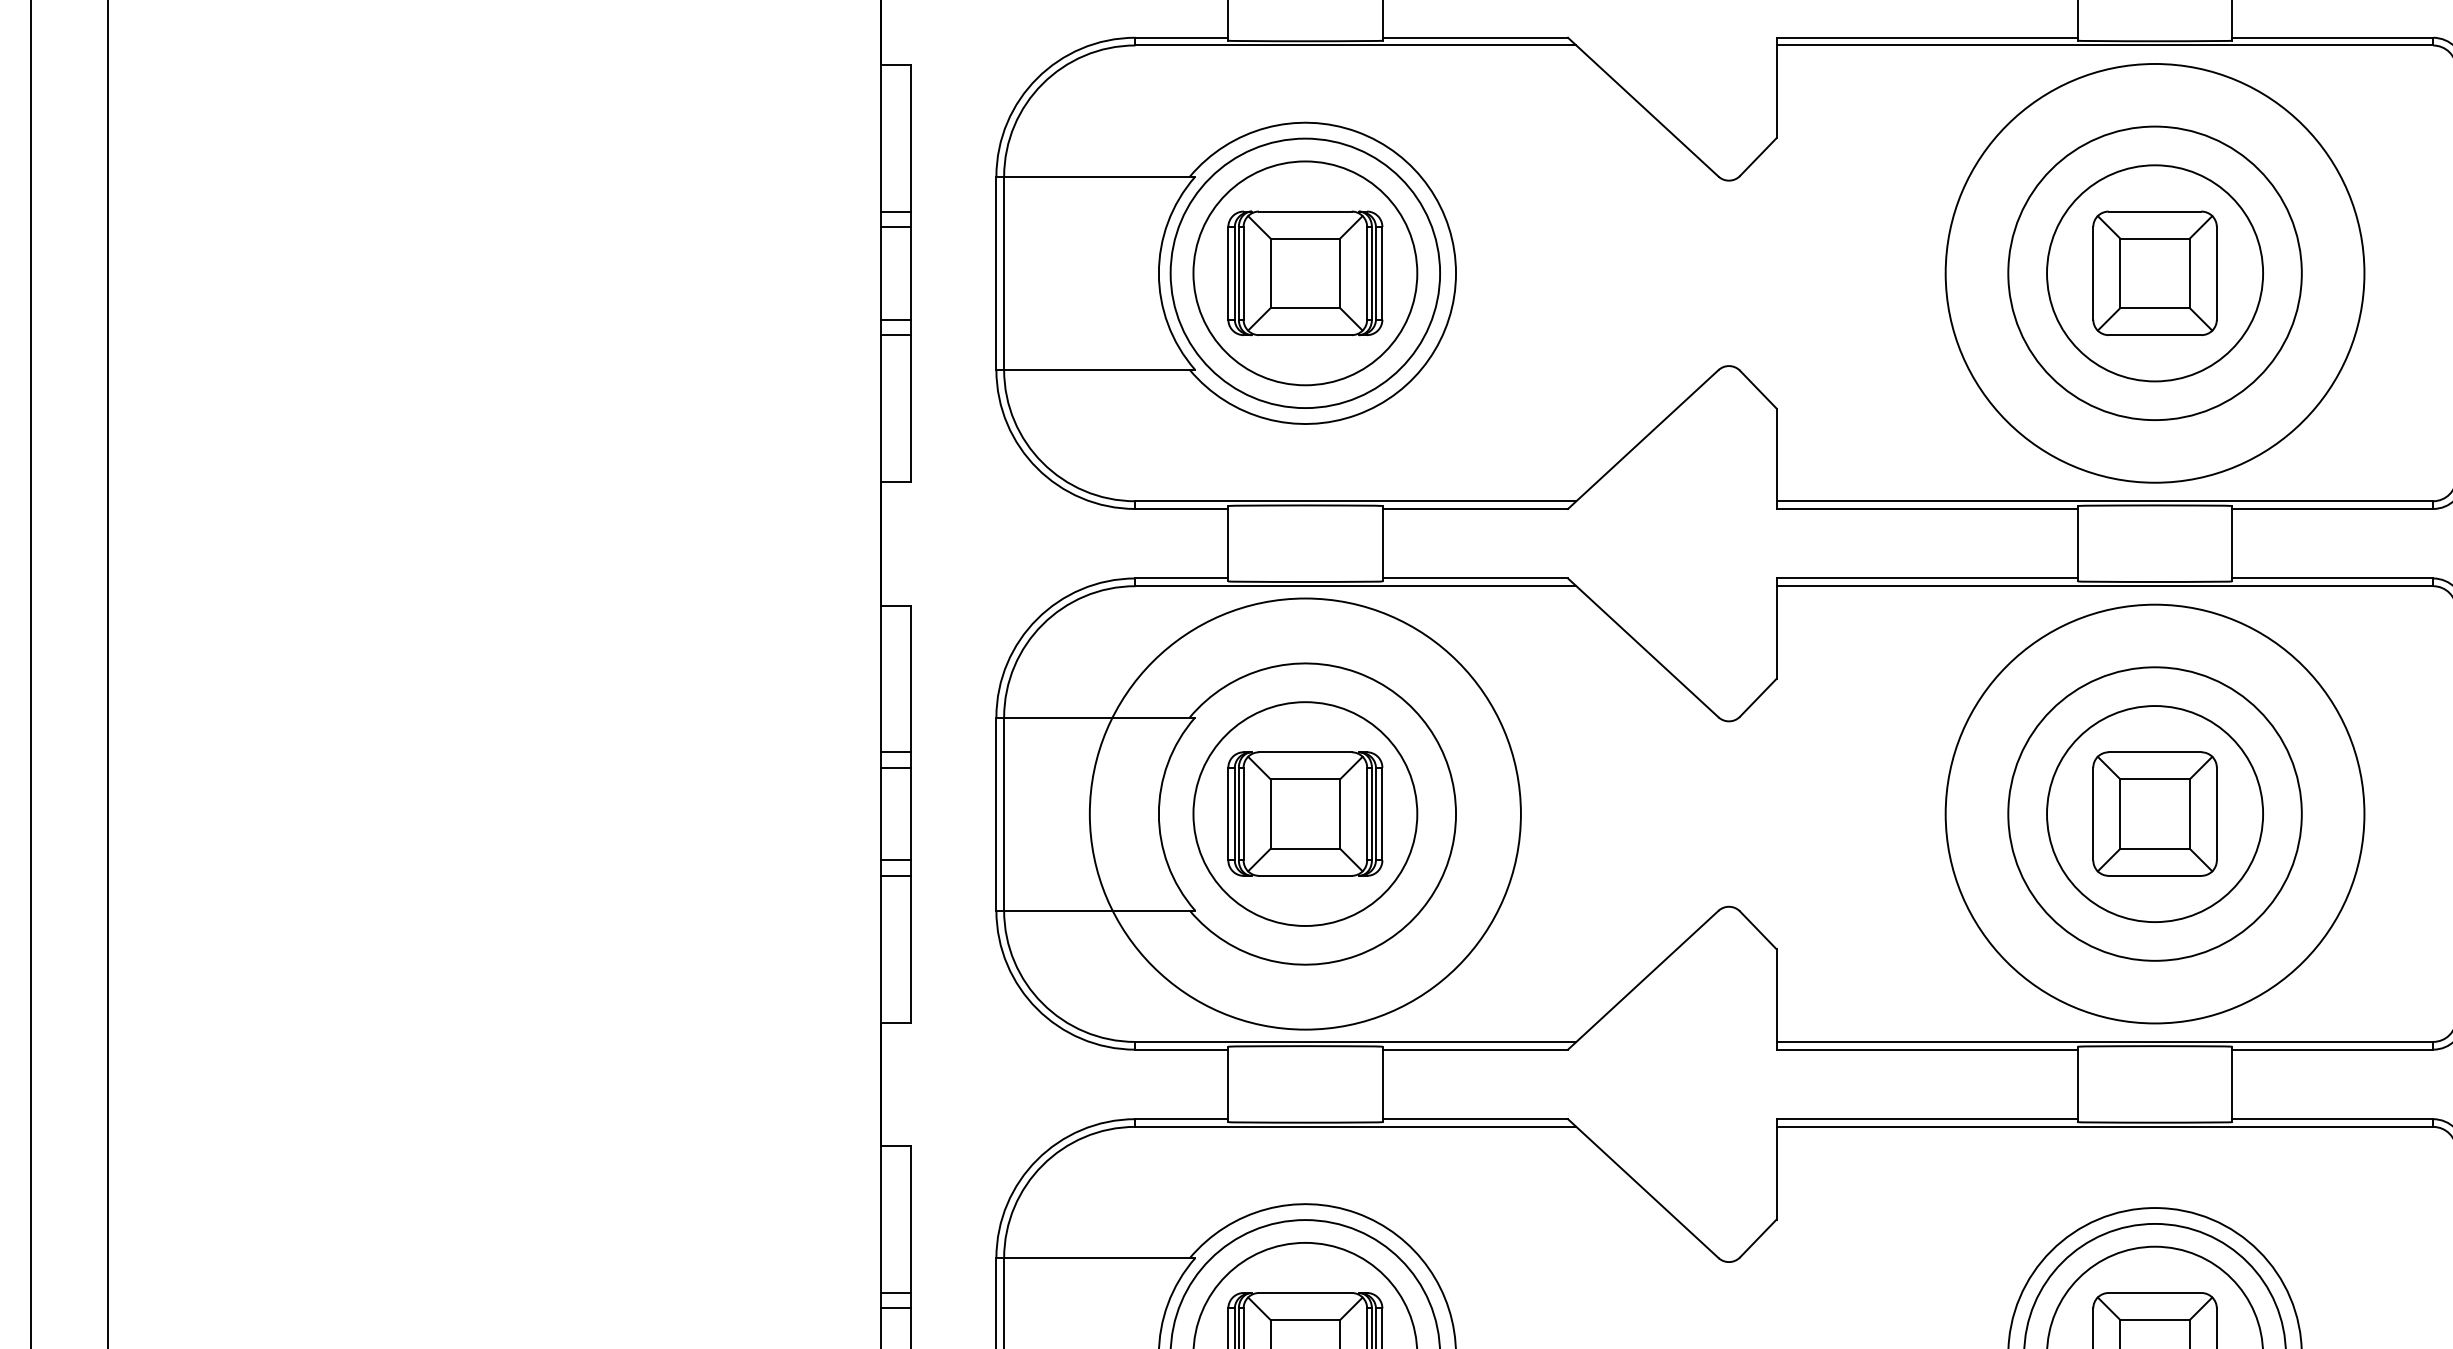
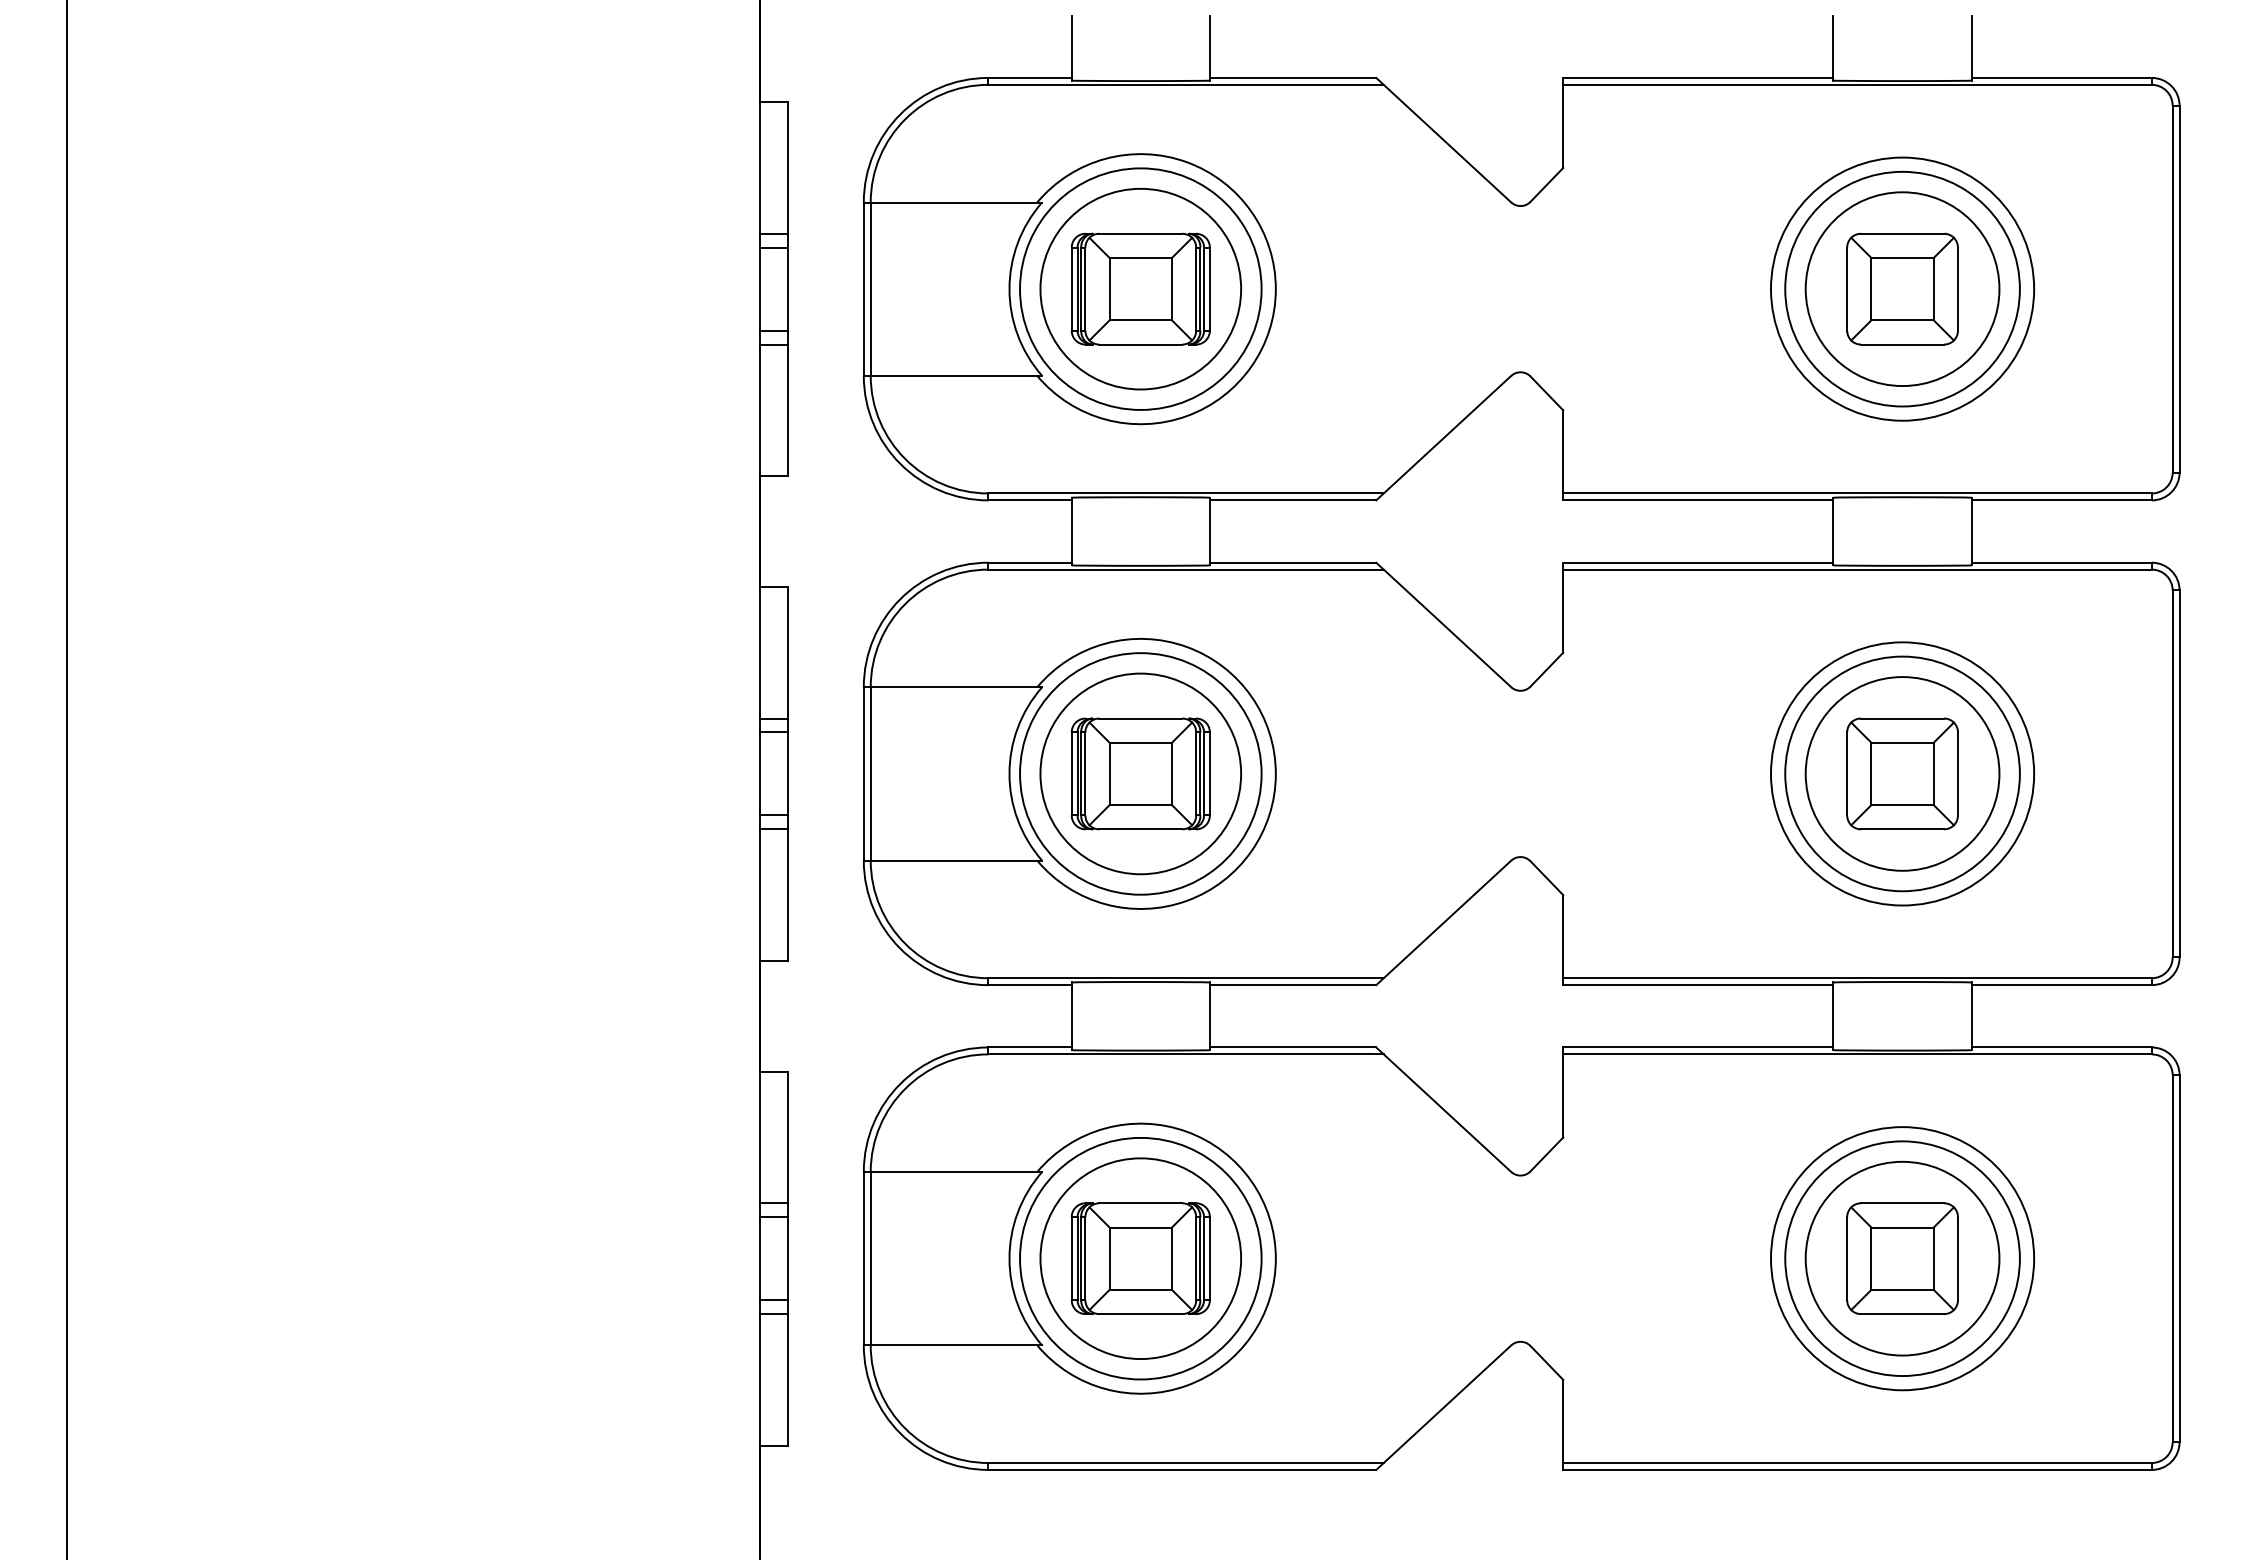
circle: (2154, 272) -> (1902, 288), size x0.62
circle: (1305, 813) -> (1140, 773), size x0.62
circle: (2154, 813) -> (1902, 773), size x0.62

